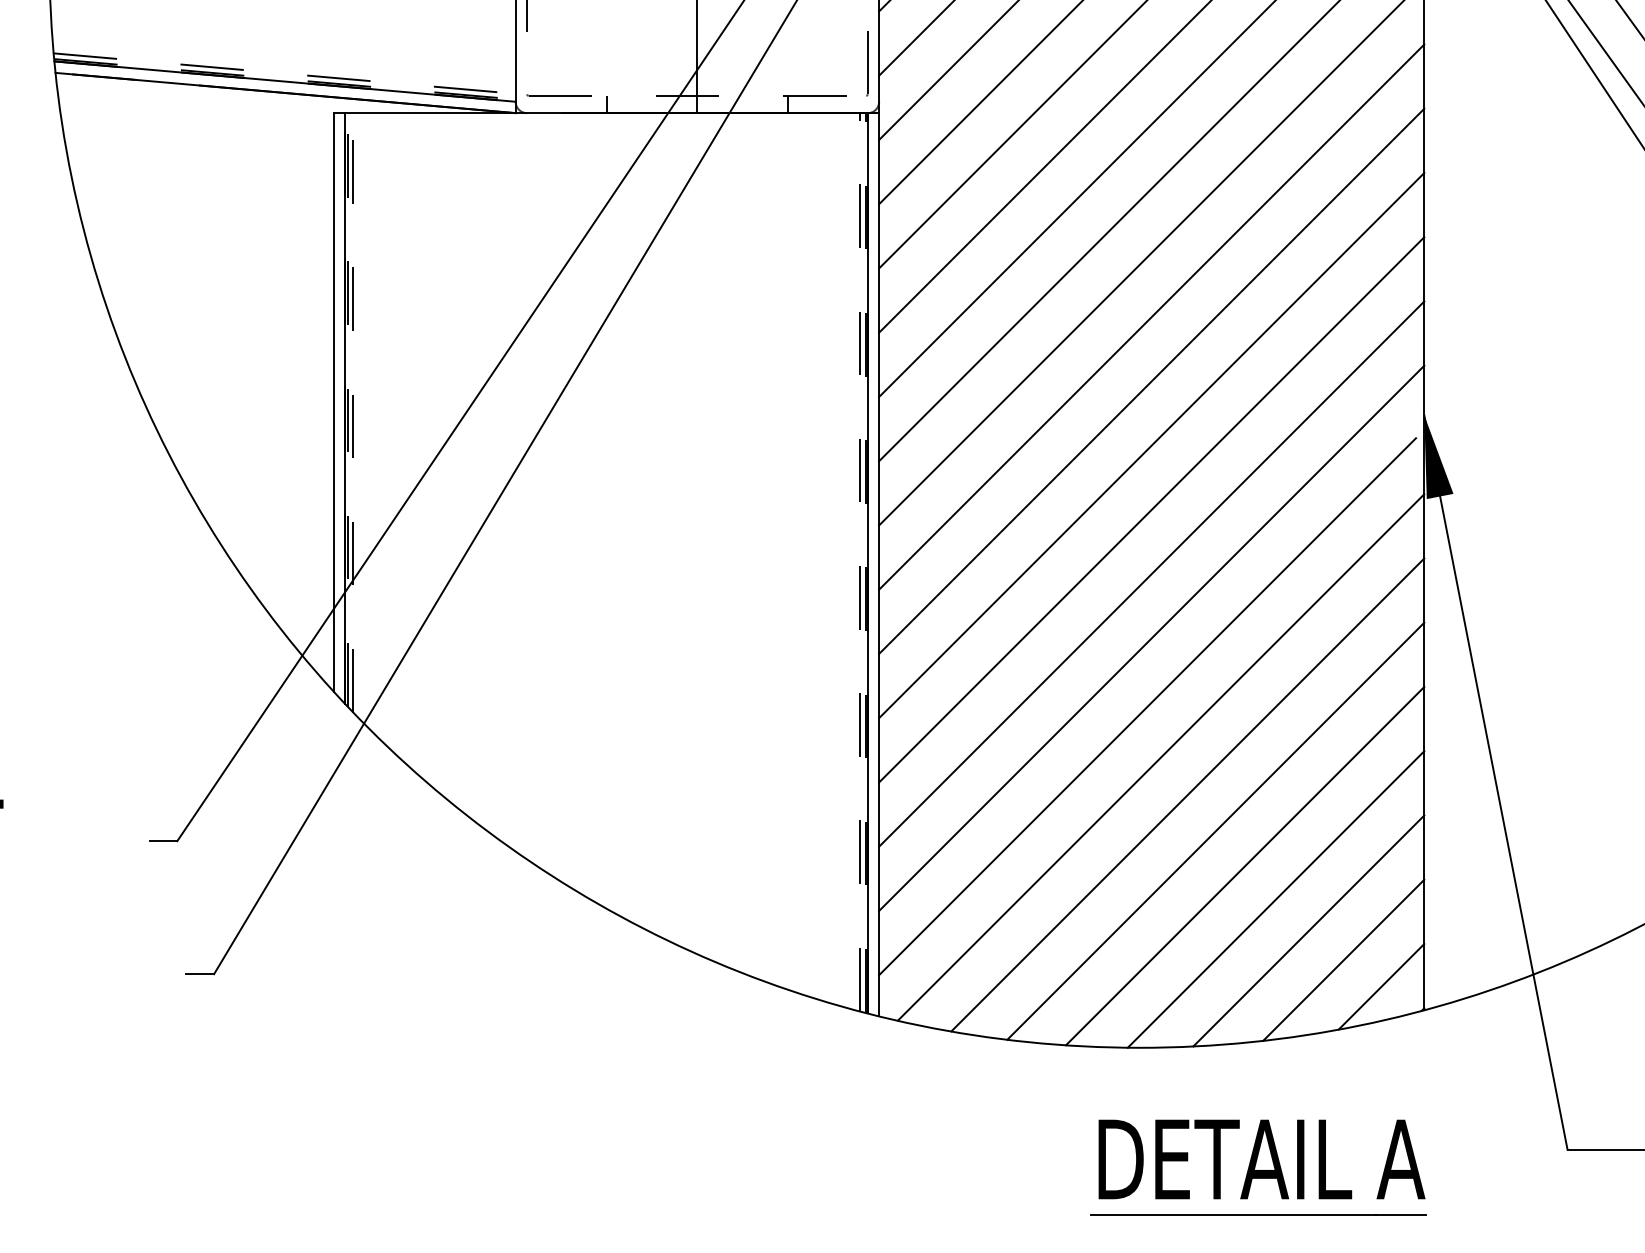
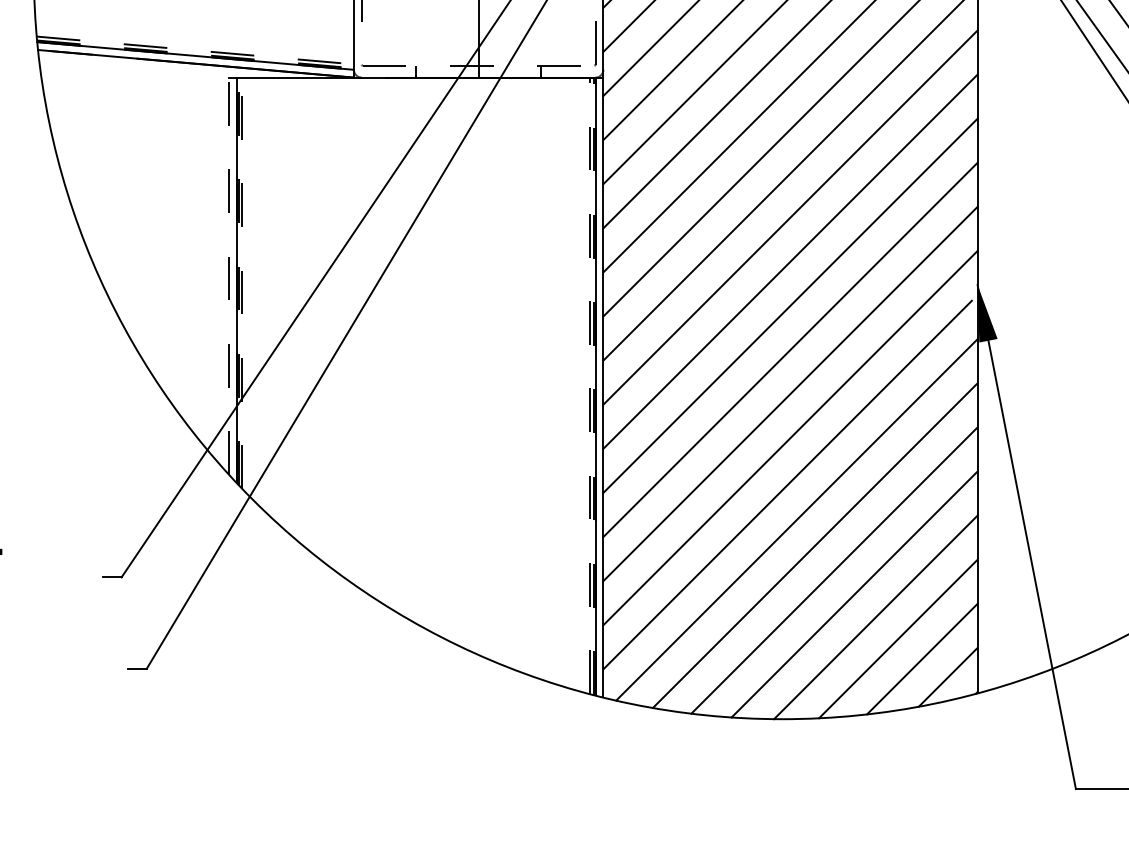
line: (334, 402) -> (229, 276), solid -> dashed
part: (1258, 1167) -> (863, 801), removed

